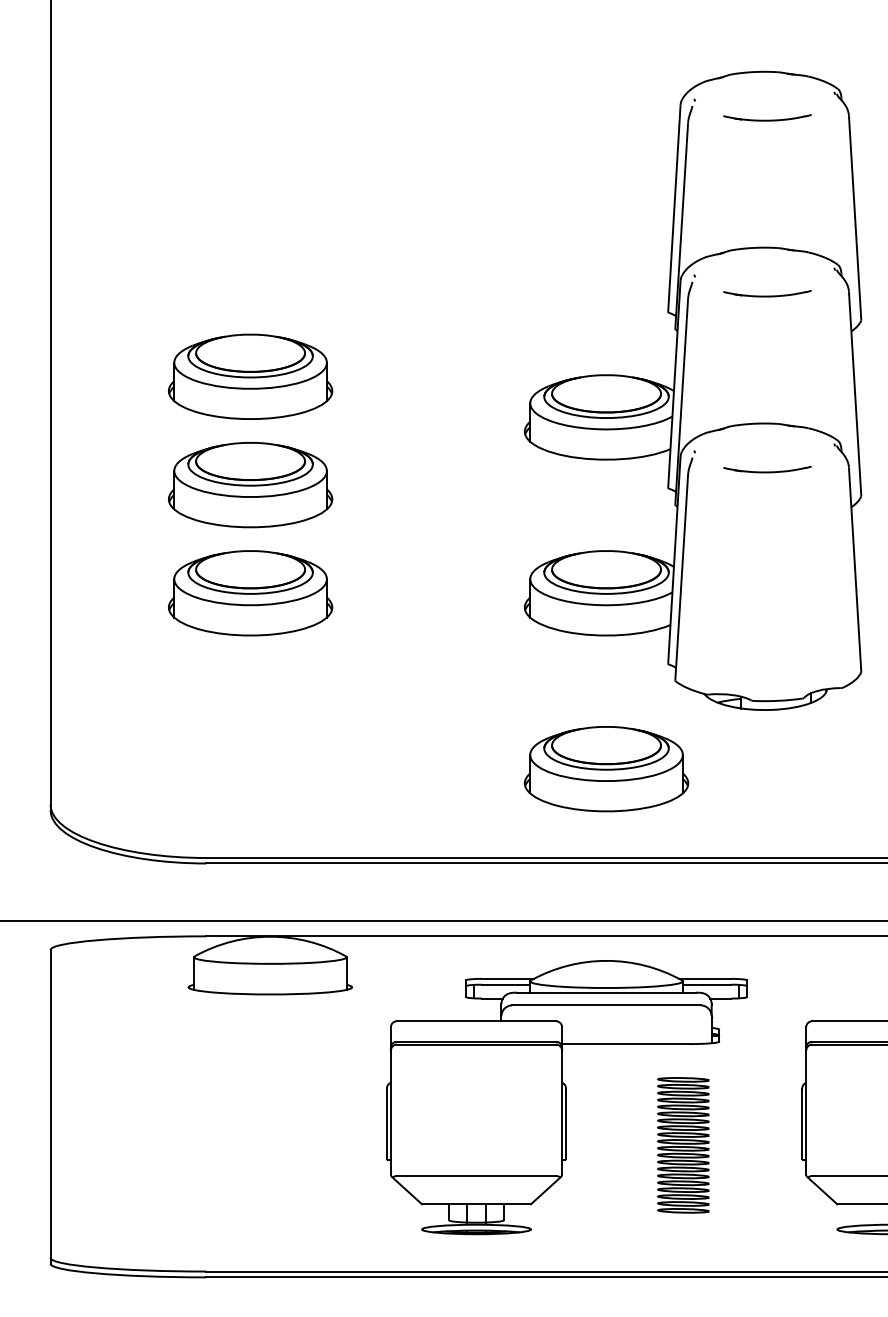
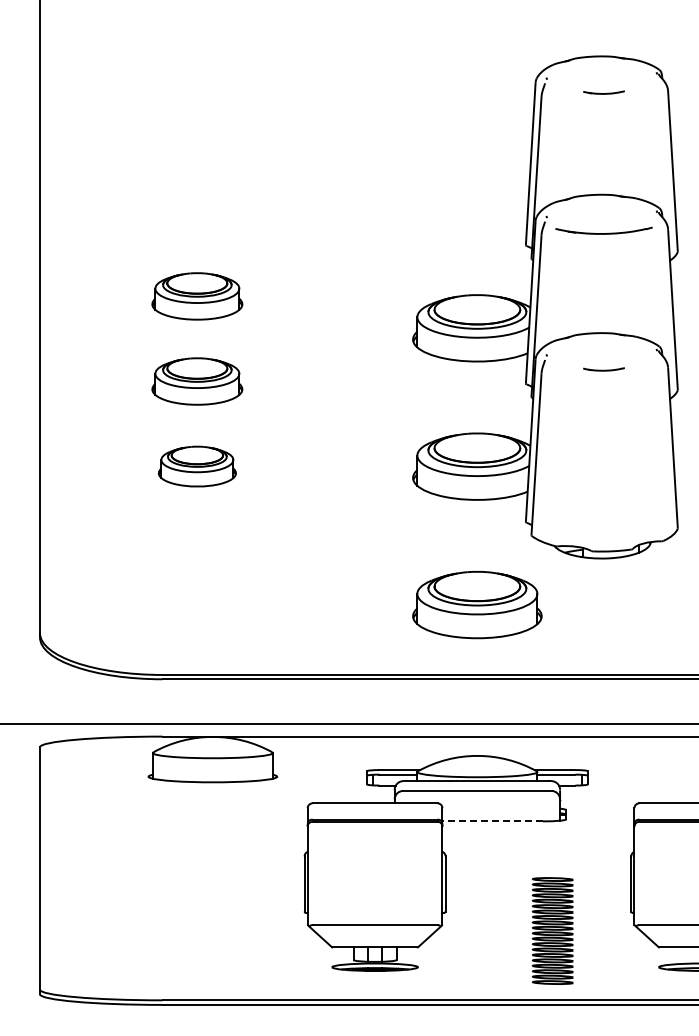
part: (766, 117) -> (603, 92), size x0.6
part: (766, 294) -> (603, 231), size x1.4
part: (250, 376) -> (197, 296), size x0.7
part: (766, 469) -> (603, 369), size x0.6
part: (250, 485) -> (197, 381), size x0.7
part: (250, 593) -> (197, 466), size x0.6
line: (625, 1044) -> (492, 821), solid -> dashed
part: (682, 1144) -> (552, 930), moved

